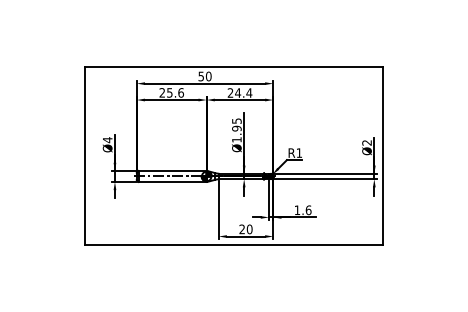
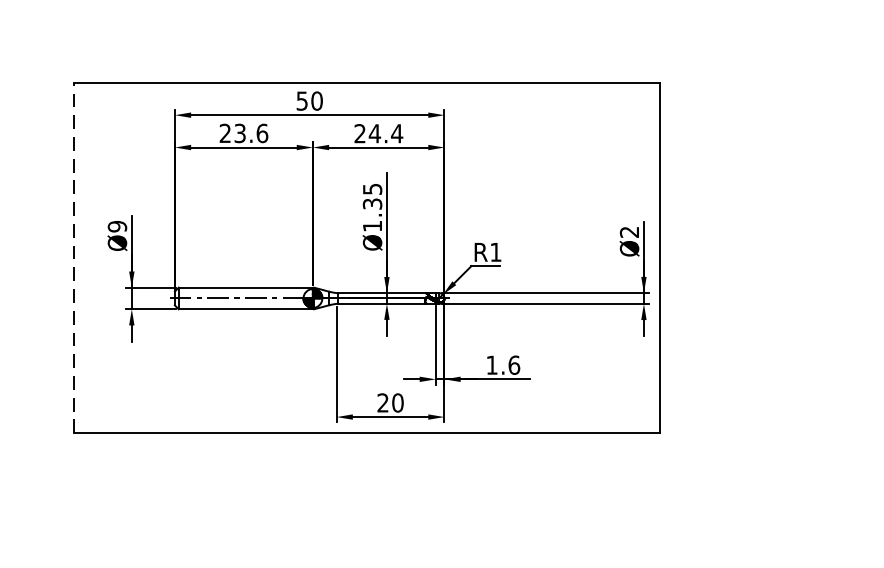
text: (169, 92) -> (239, 132), 25.6 -> 23.6
text: (236, 128) -> (371, 203), Ø1.95 -> Ø1.35
text: (107, 140) -> (117, 227), Ø4 -> Ø9
line: (85, 156) -> (73, 259), solid -> dashed

